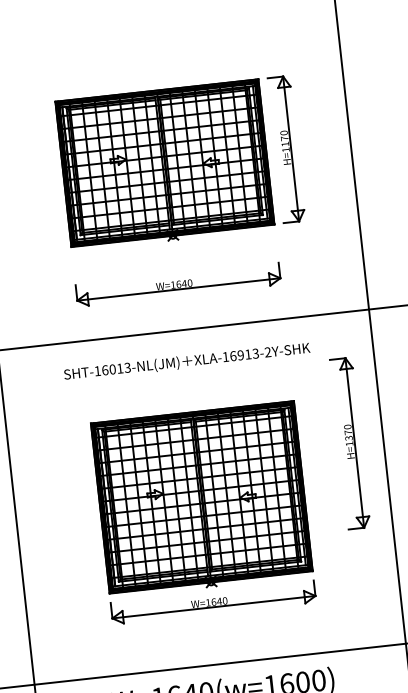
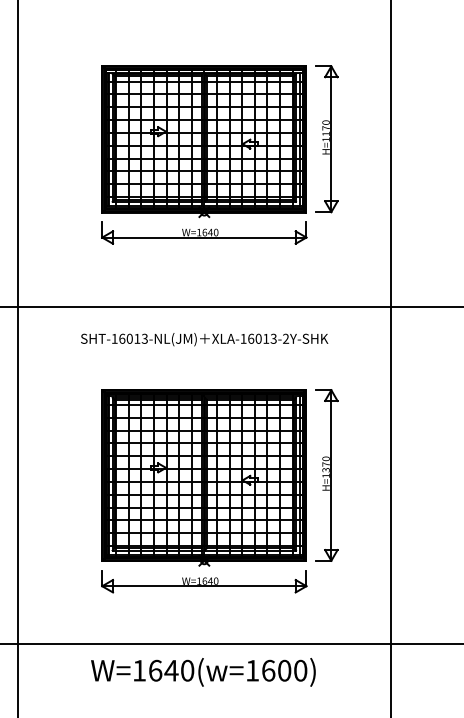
part: (178, 284) -> (204, 232), moved
text: (240, 355) -> (258, 338), XLA-16913-2Y-SHK -> XLA-16013-2Y-SHK
part: (349, 443) -> (326, 475), moved

